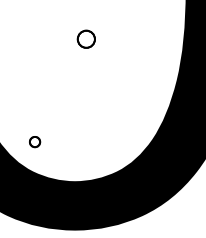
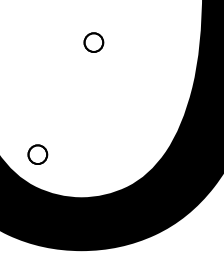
part: (34, 141) -> (37, 154), size x1.67

